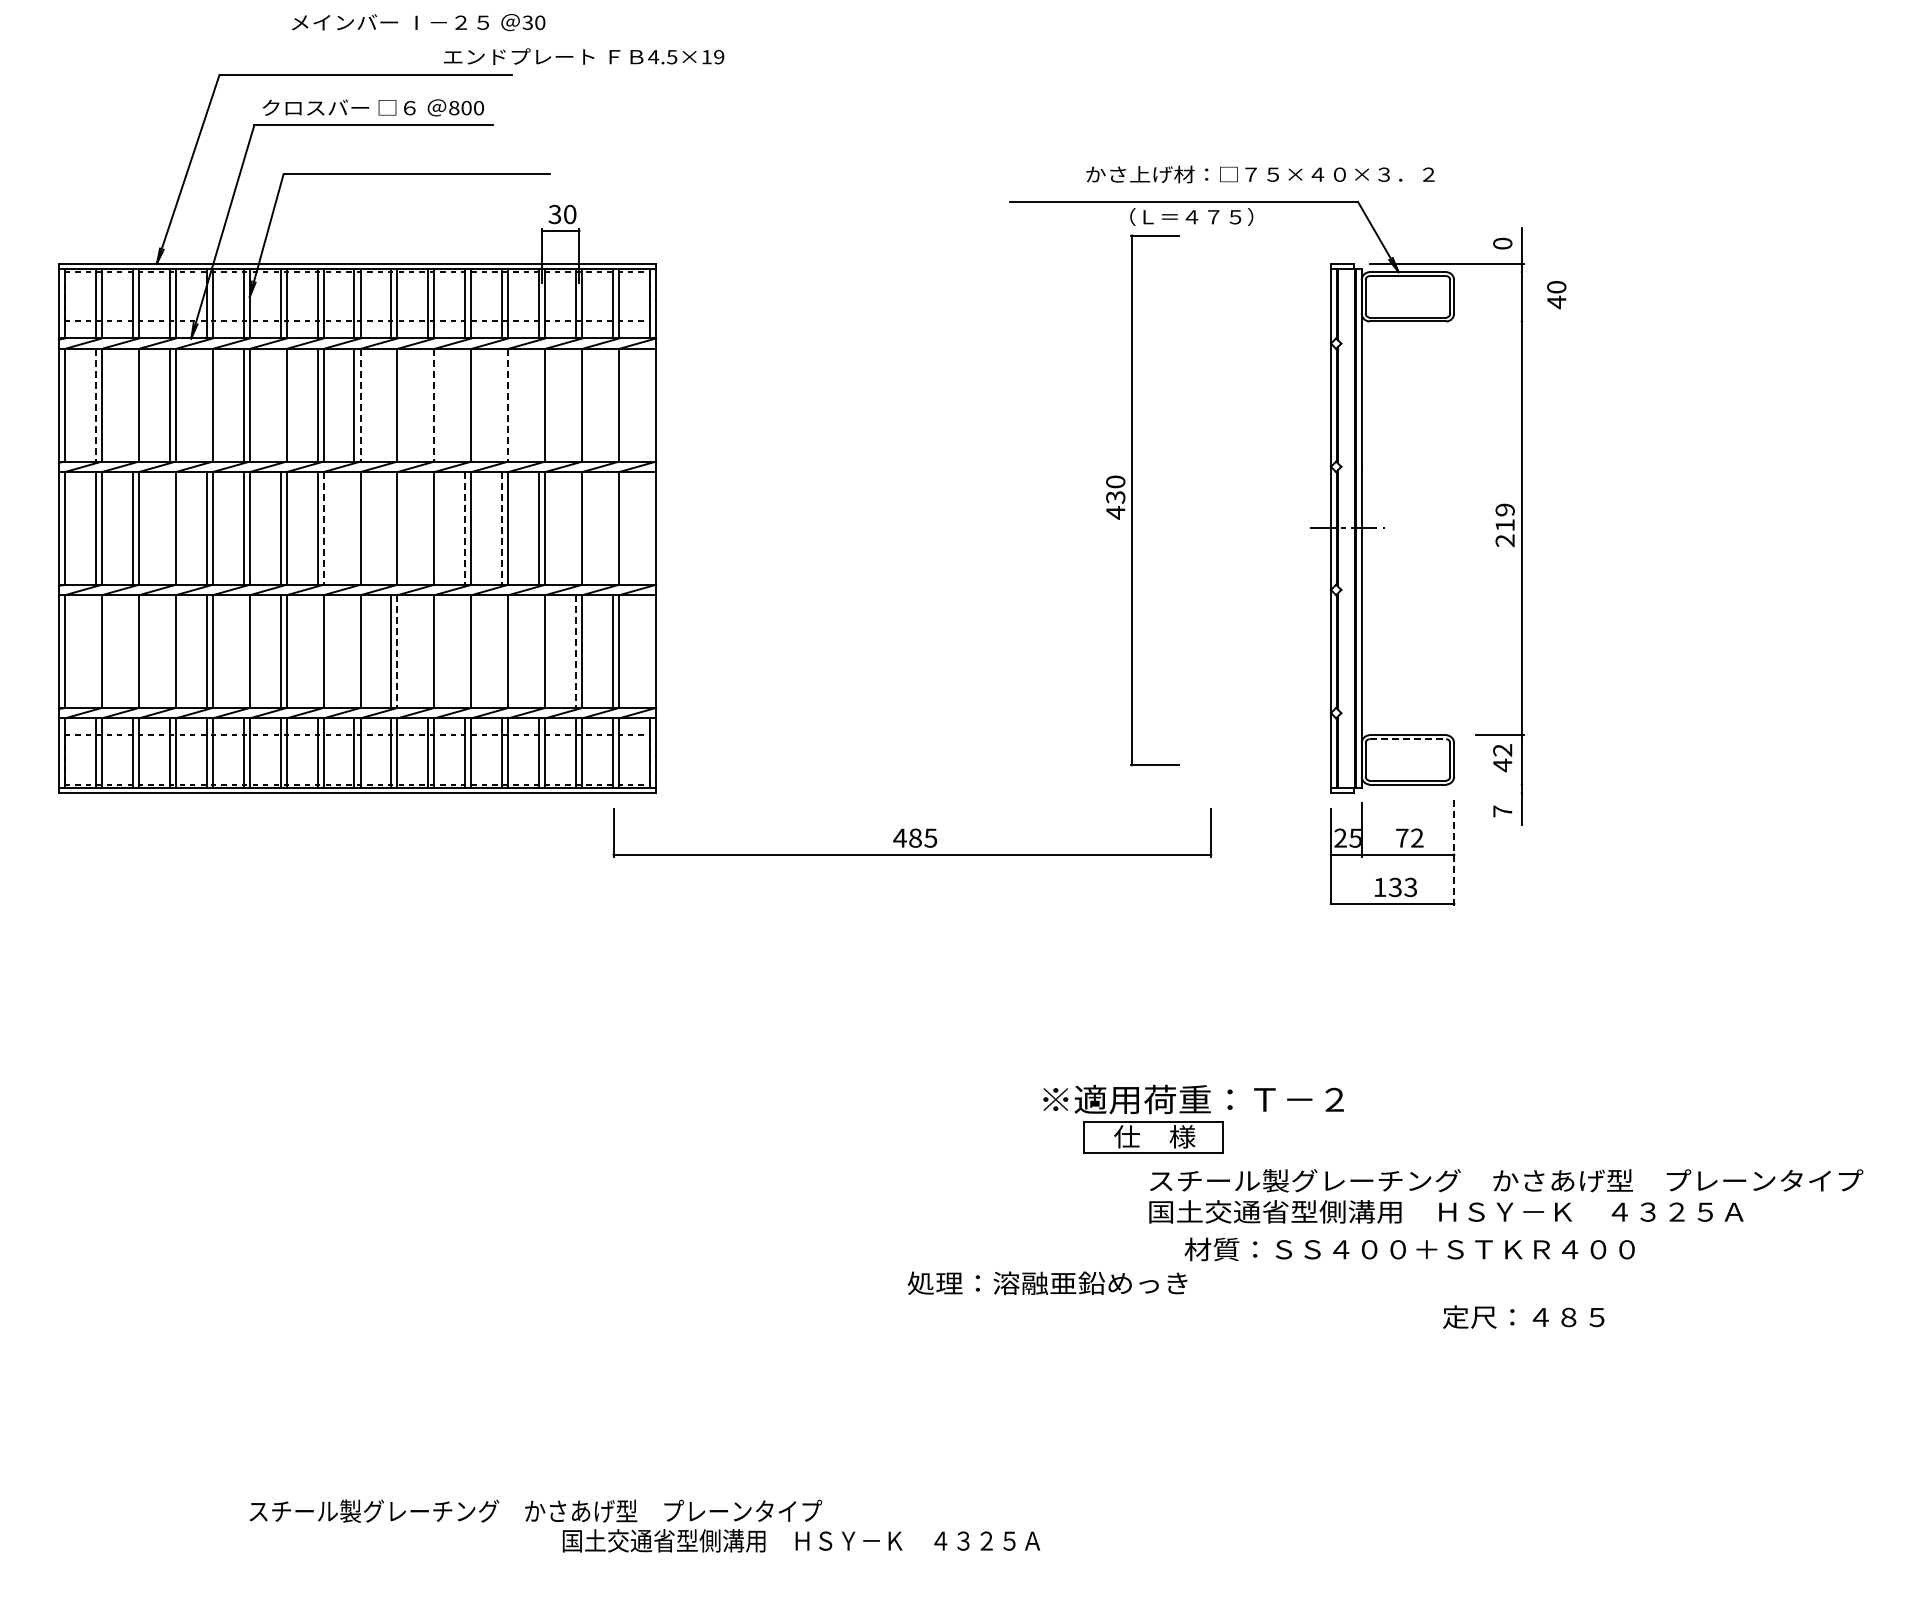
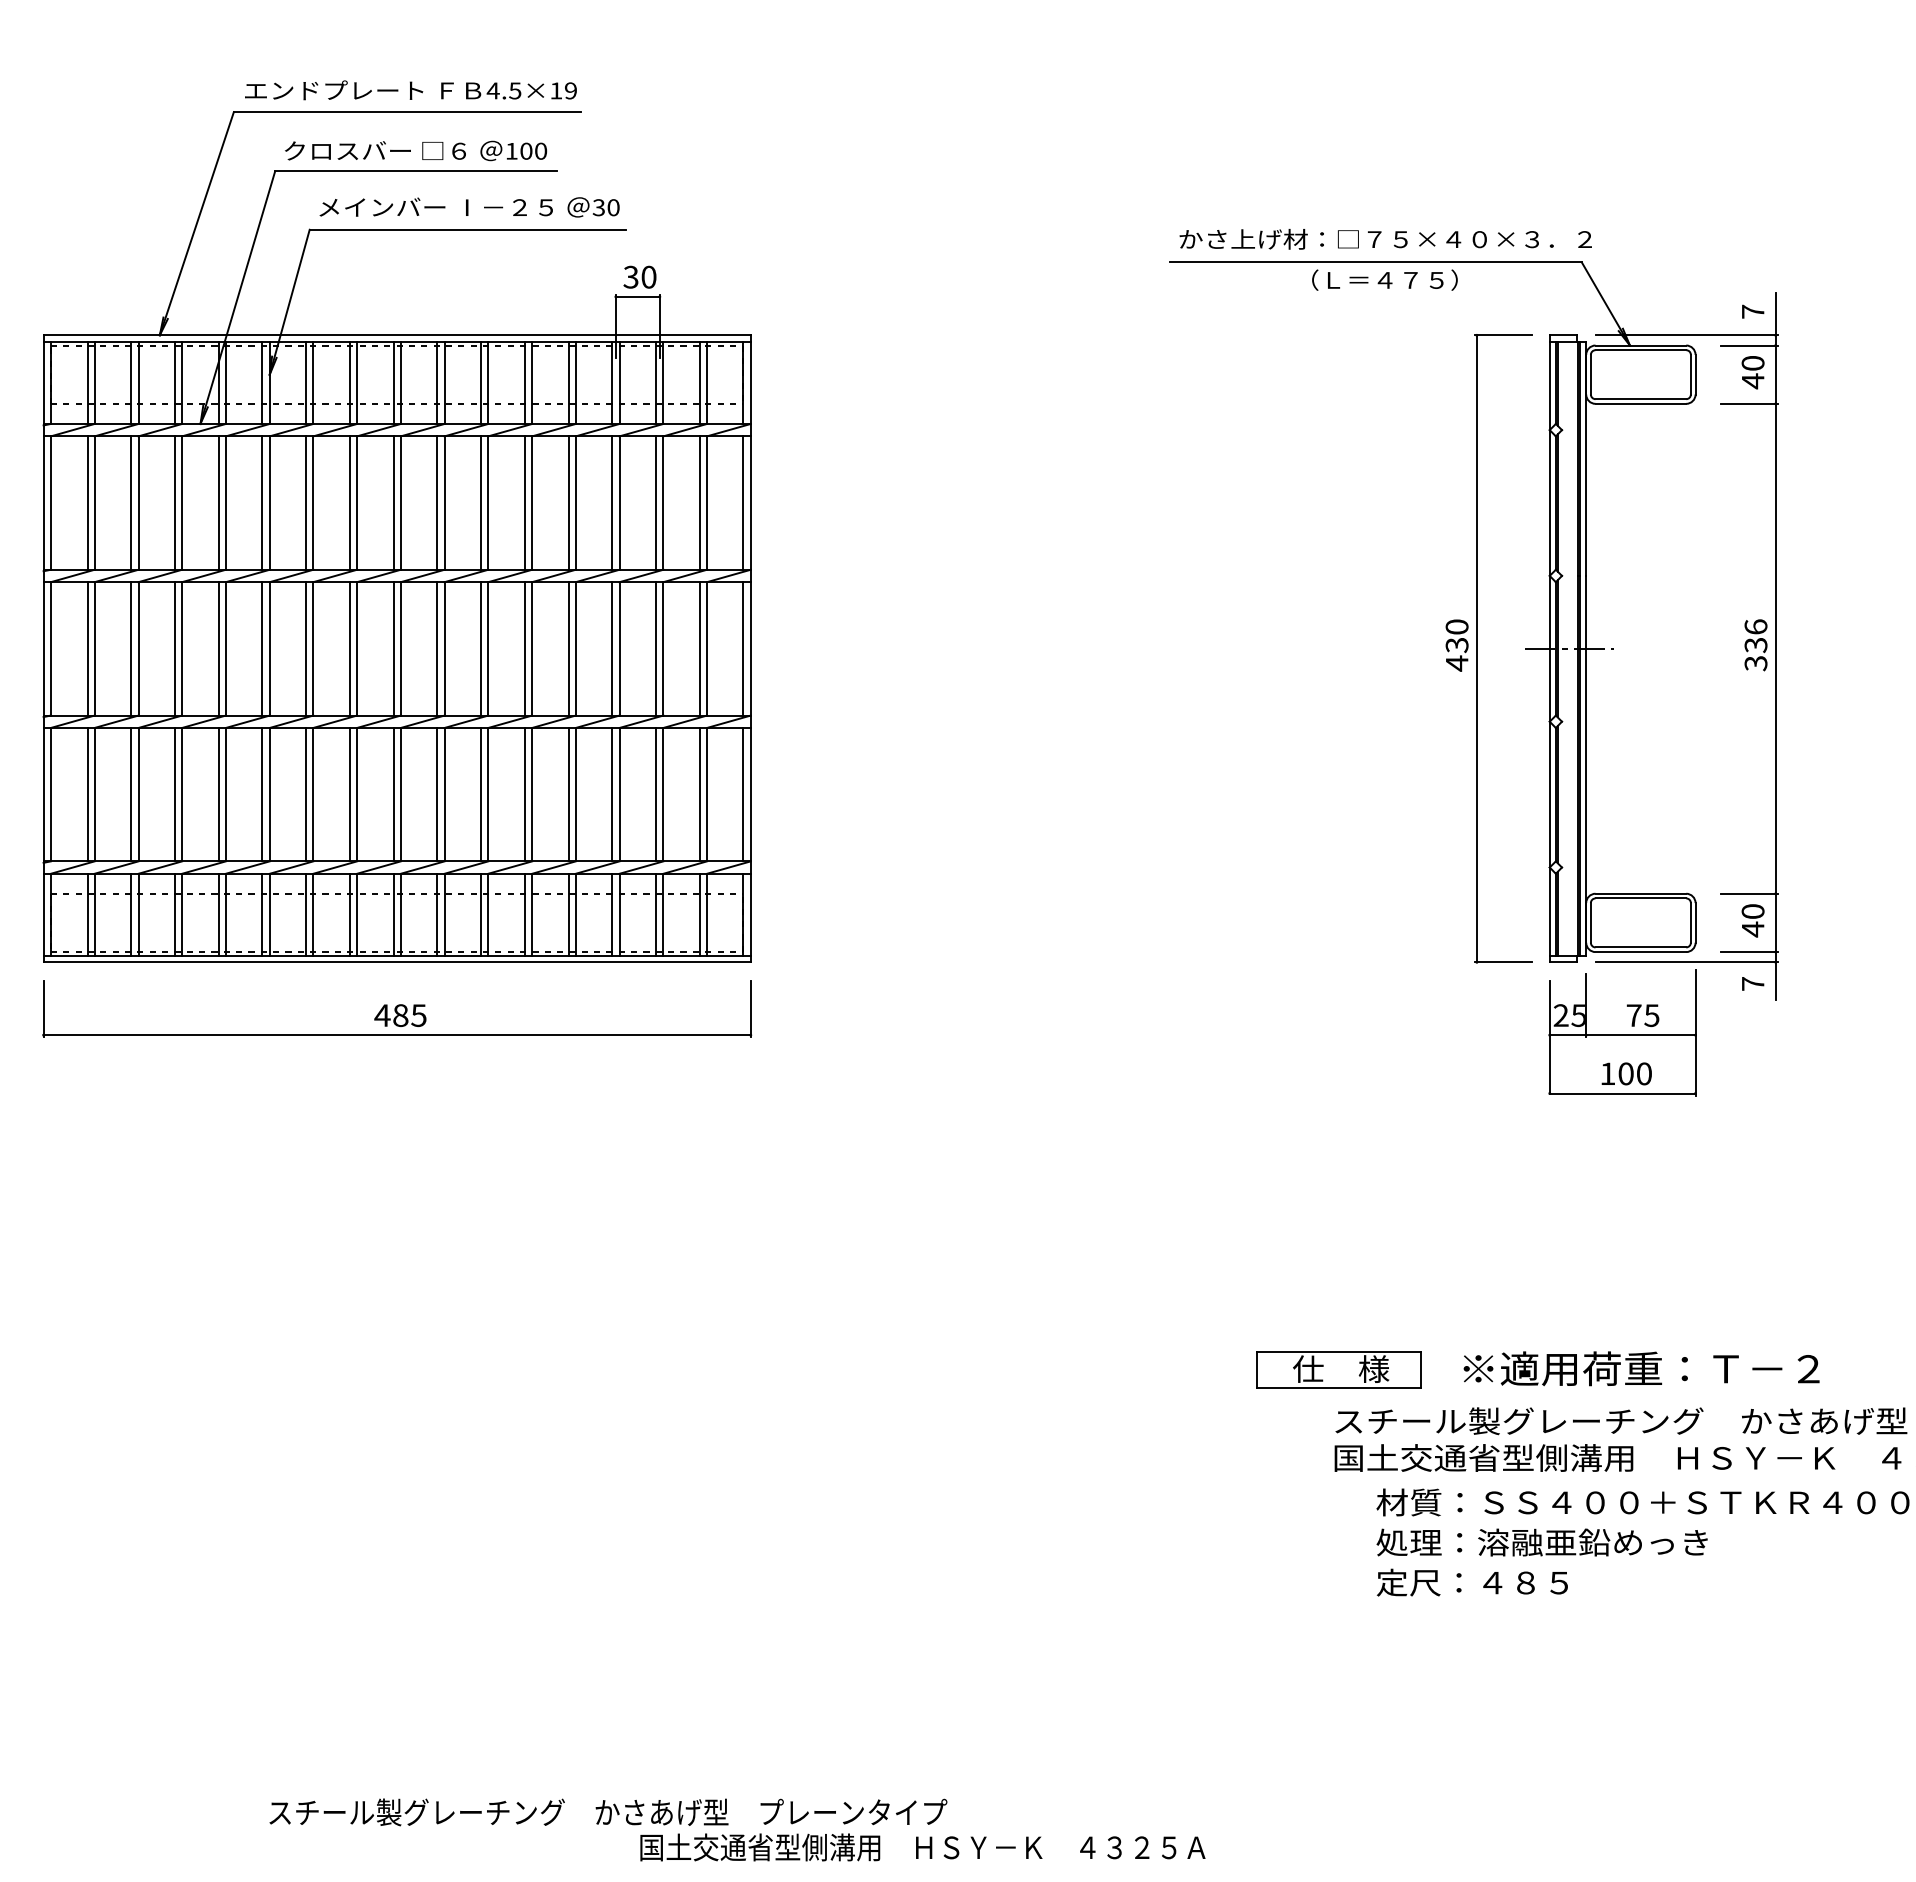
text: (418, 22) -> (469, 207), moved
text: (584, 56) -> (411, 90), moved
text: (454, 108) -> (512, 151), 800 -> 100
text: (1260, 174) -> (1385, 239), moved
text: (1502, 243) -> (1752, 311), 0 -> 7
line: (1499, 272) -> (1749, 345), added
text: (1556, 295) -> (1752, 373), moved
line: (1499, 321) -> (1749, 403), added
line: (132, 404) -> (130, 502), added
line: (206, 404) -> (218, 502), added
line: (280, 404) -> (306, 502), added
line: (391, 404) -> (437, 502), added
line: (428, 404) -> (481, 502), added
line: (465, 404) -> (525, 502), added
line: (502, 404) -> (568, 502), added
line: (539, 404) -> (612, 502), added
line: (576, 404) -> (656, 502), added
line: (613, 404) -> (700, 502), added
line: (649, 404) -> (742, 502), added
line: (95, 405) -> (87, 503), dashed -> solid
line: (360, 405) -> (400, 503), dashed -> solid
line: (434, 405) -> (488, 503), dashed -> solid
line: (508, 405) -> (576, 503), dashed -> solid
part: (1132, 500) -> (1476, 648), moved
text: (1504, 525) -> (1755, 645), 219 -> 336
line: (169, 528) -> (174, 648), added
line: (323, 528) -> (356, 648), dashed -> solid
line: (354, 528) -> (393, 648), added
line: (391, 528) -> (437, 648), added
line: (428, 528) -> (481, 648), added
line: (465, 528) -> (525, 648), dashed -> solid
line: (502, 528) -> (568, 648), dashed -> solid
line: (576, 528) -> (656, 648), added
line: (613, 528) -> (700, 648), added
line: (649, 528) -> (742, 648), added
line: (95, 651) -> (87, 794), added
line: (132, 651) -> (130, 794), added
line: (169, 651) -> (174, 794), added
line: (243, 651) -> (262, 794), added
line: (317, 651) -> (349, 794), added
line: (354, 651) -> (393, 794), added
line: (428, 651) -> (481, 794), added
line: (465, 651) -> (525, 794), added
line: (502, 651) -> (568, 794), added
line: (539, 651) -> (612, 794), added
line: (649, 651) -> (742, 794), added
line: (397, 652) -> (444, 795), dashed -> solid
line: (576, 652) -> (656, 795), dashed -> solid
line: (1408, 739) -> (1641, 898), dashed -> solid
text: (1502, 750) -> (1752, 911), 42 -> 40
line: (1499, 784) -> (1749, 952), added
line: (1446, 793) -> (1686, 962), added
part: (912, 832) -> (397, 1008), moved
text: (1416, 837) -> (1650, 1014), 72 -> 75
line: (1454, 852) -> (1695, 1032), dashed -> solid
text: (1403, 886) -> (1635, 1072), 133 -> 100
text: (1193, 1099) -> (1641, 1368), moved
text: (1047, 1282) -> (1542, 1541), moved
text: (1523, 1316) -> (1472, 1581), moved

